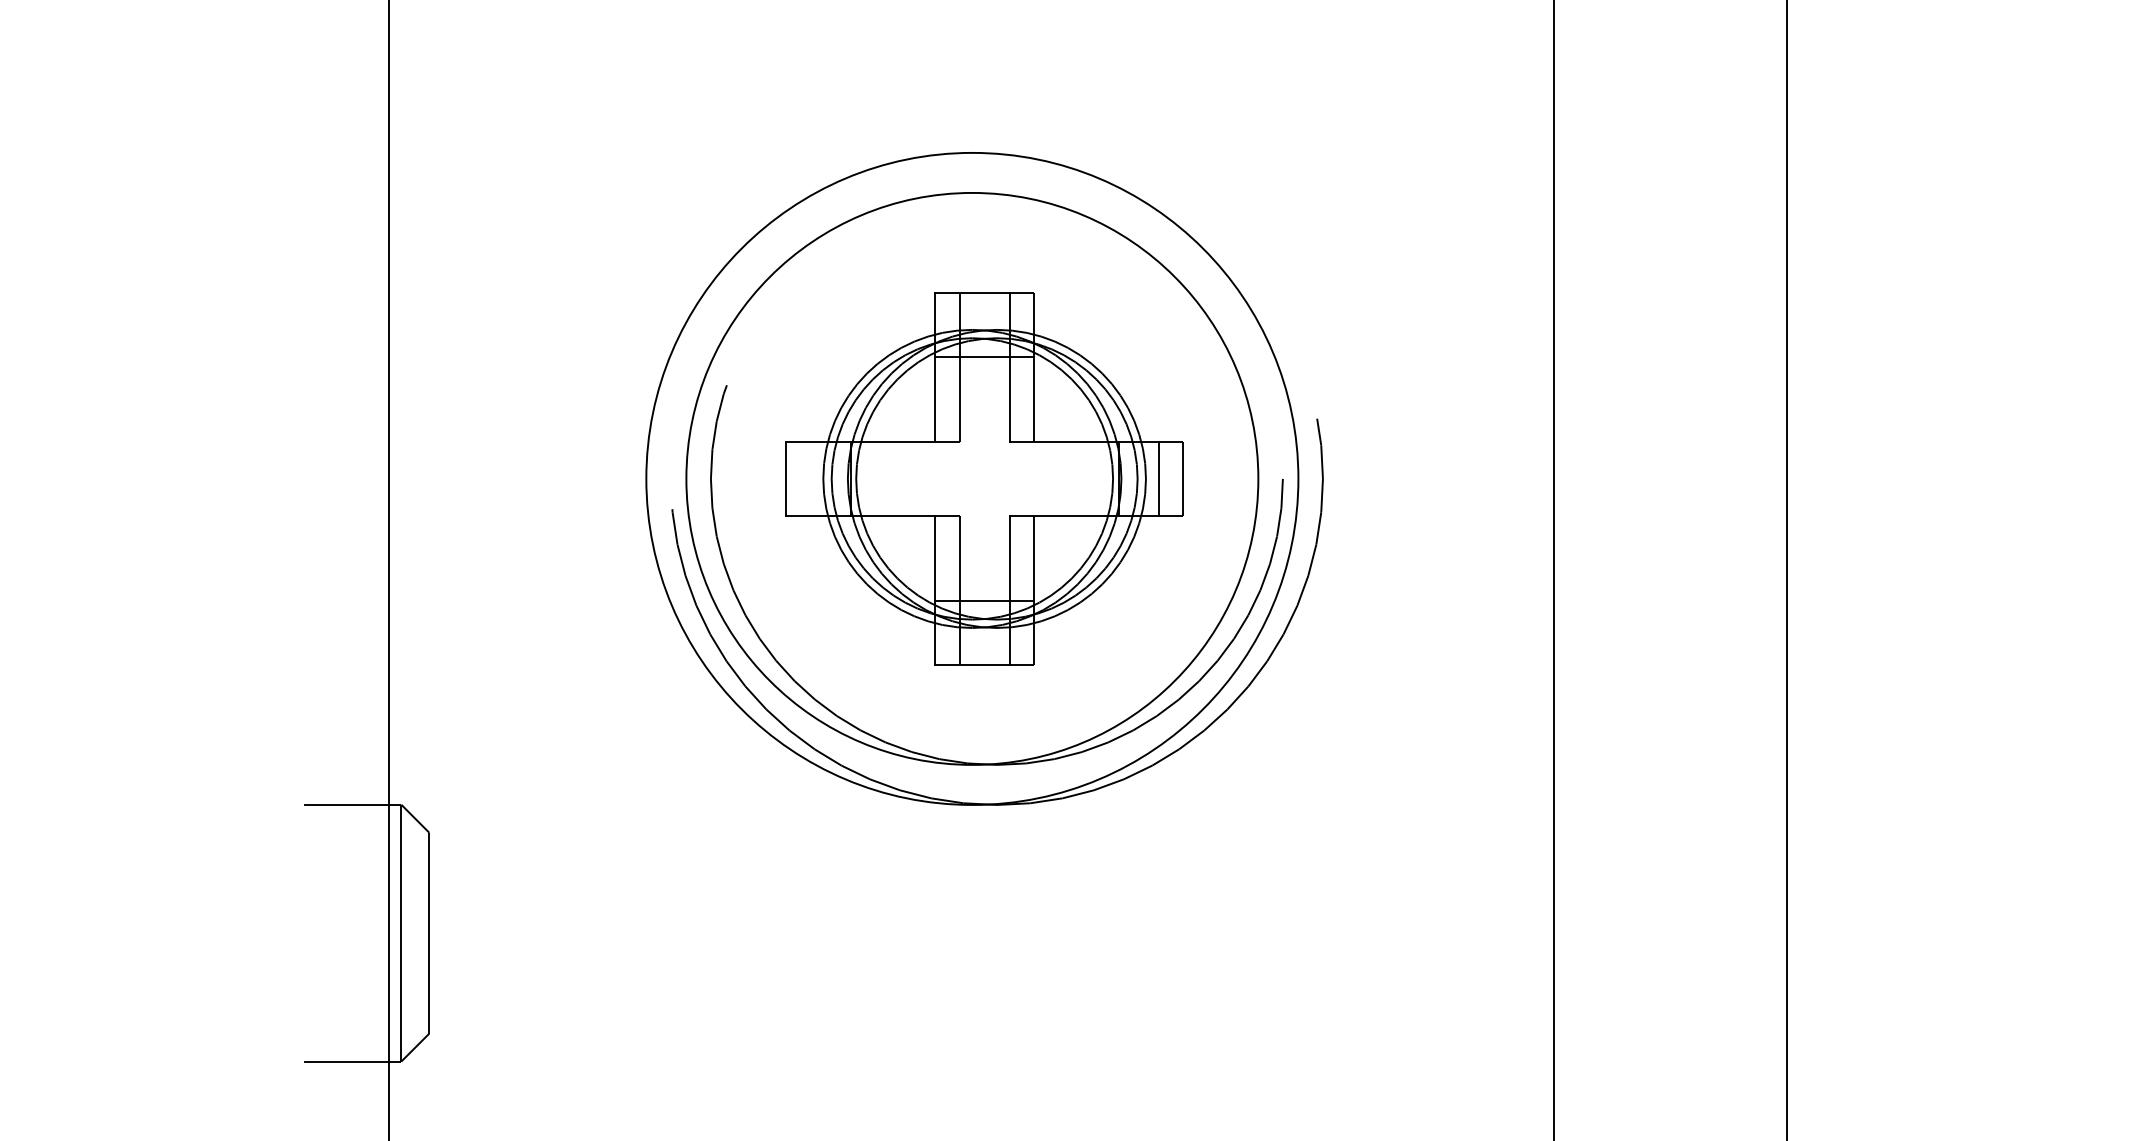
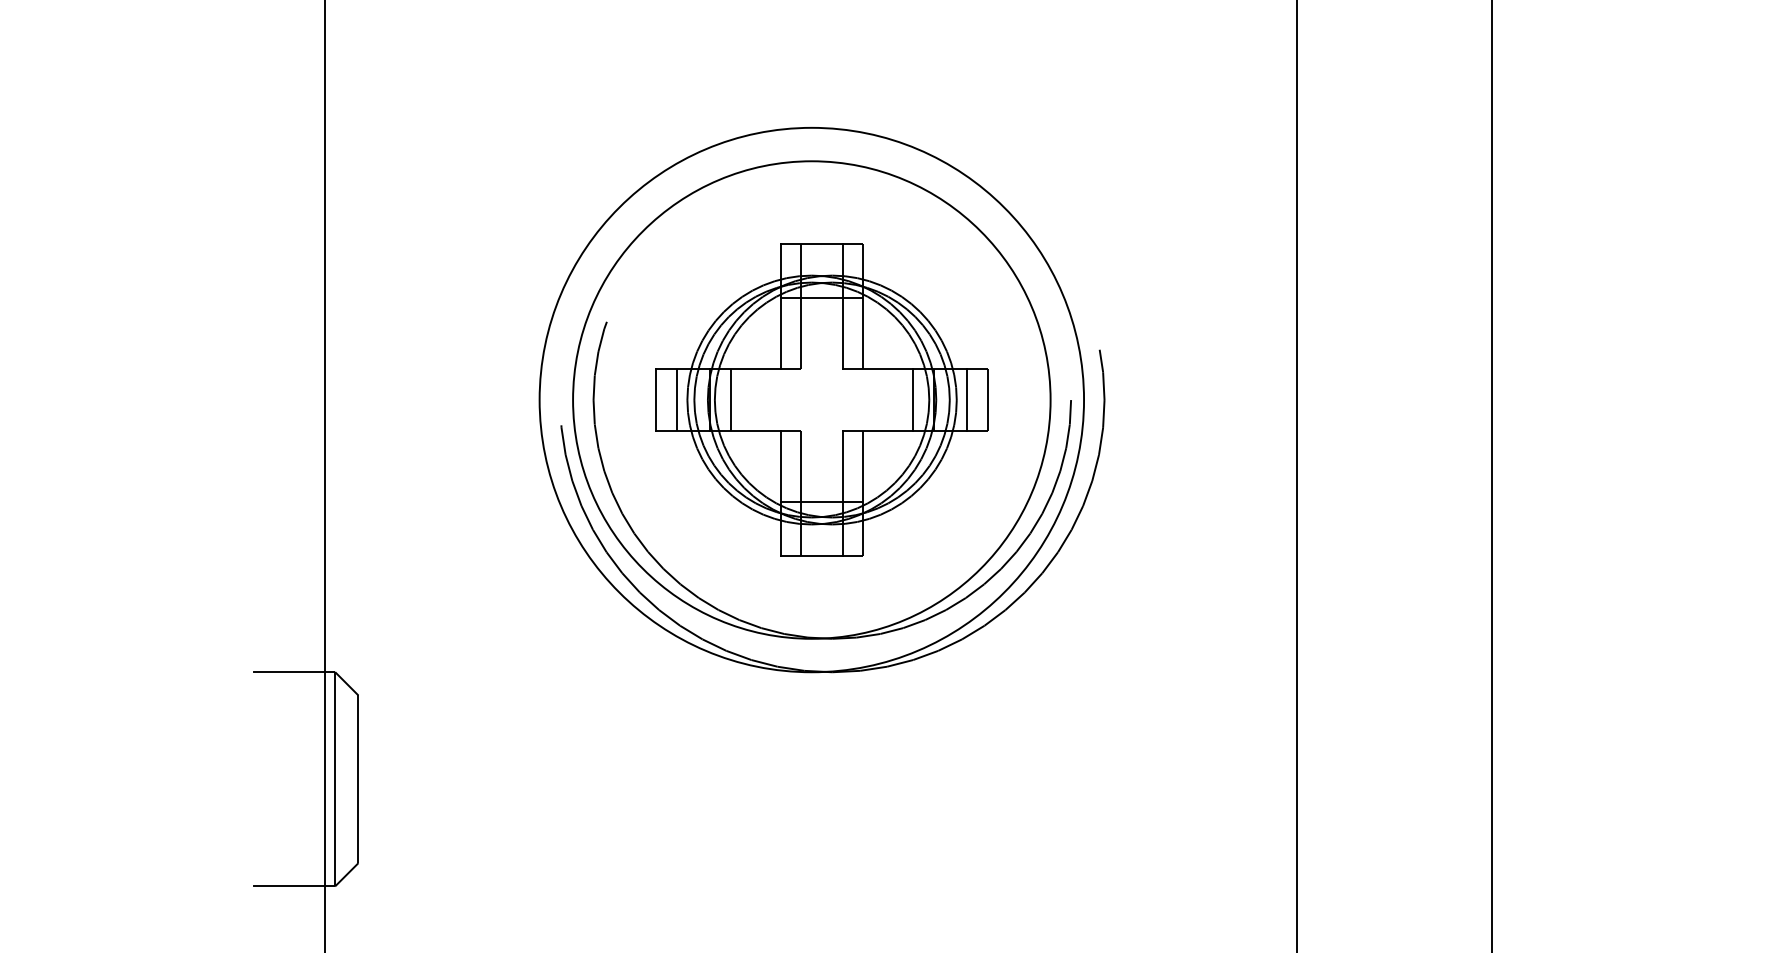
line: (810, 478) -> (676, 399), added
line: (875, 478) -> (730, 399), added
line: (1094, 478) -> (913, 399), added

